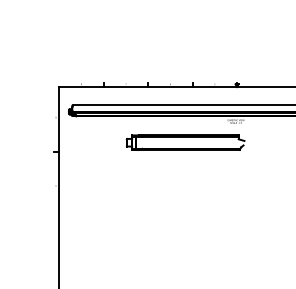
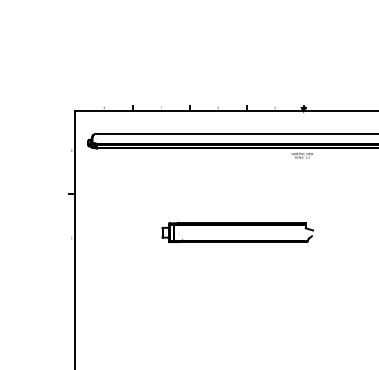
part: (185, 137) -> (237, 225), moved

